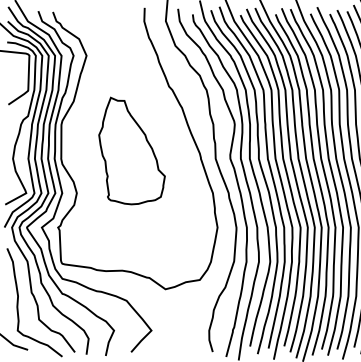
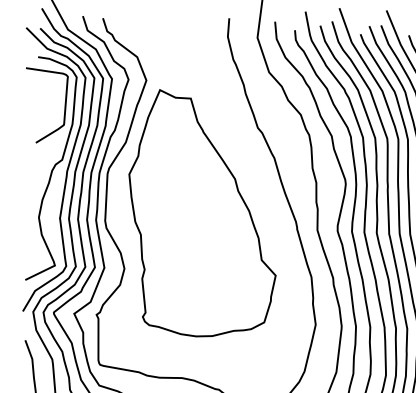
part: (131, 150) -> (202, 213), size x1.67

